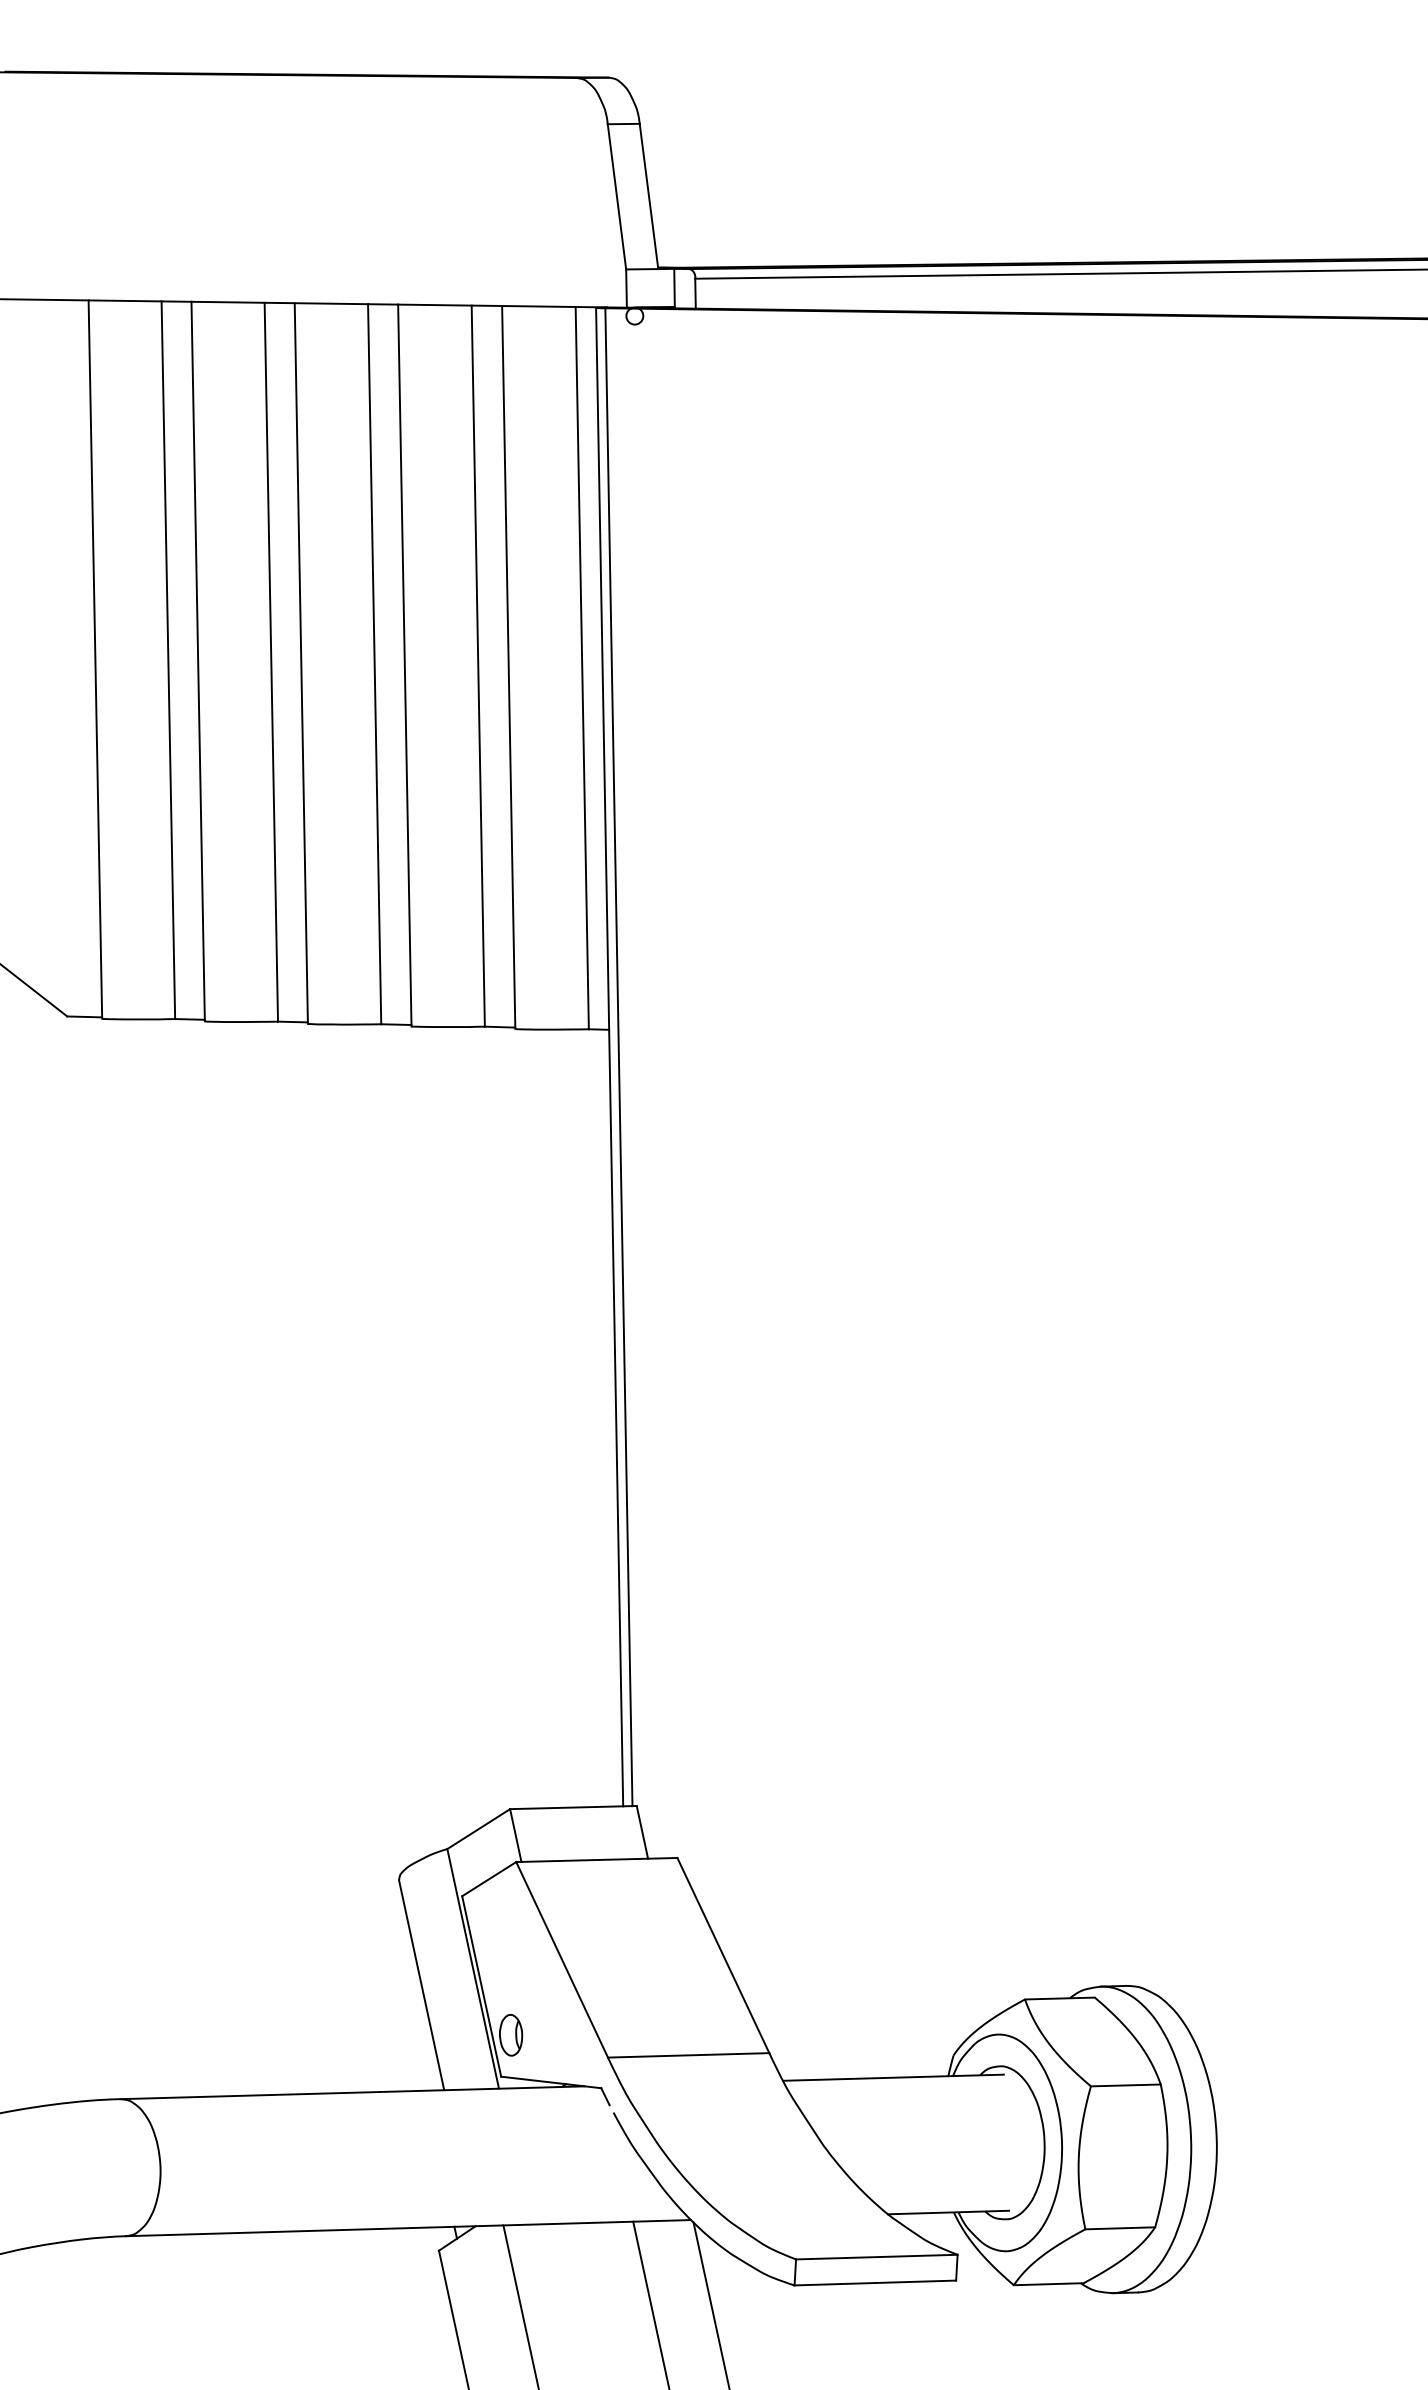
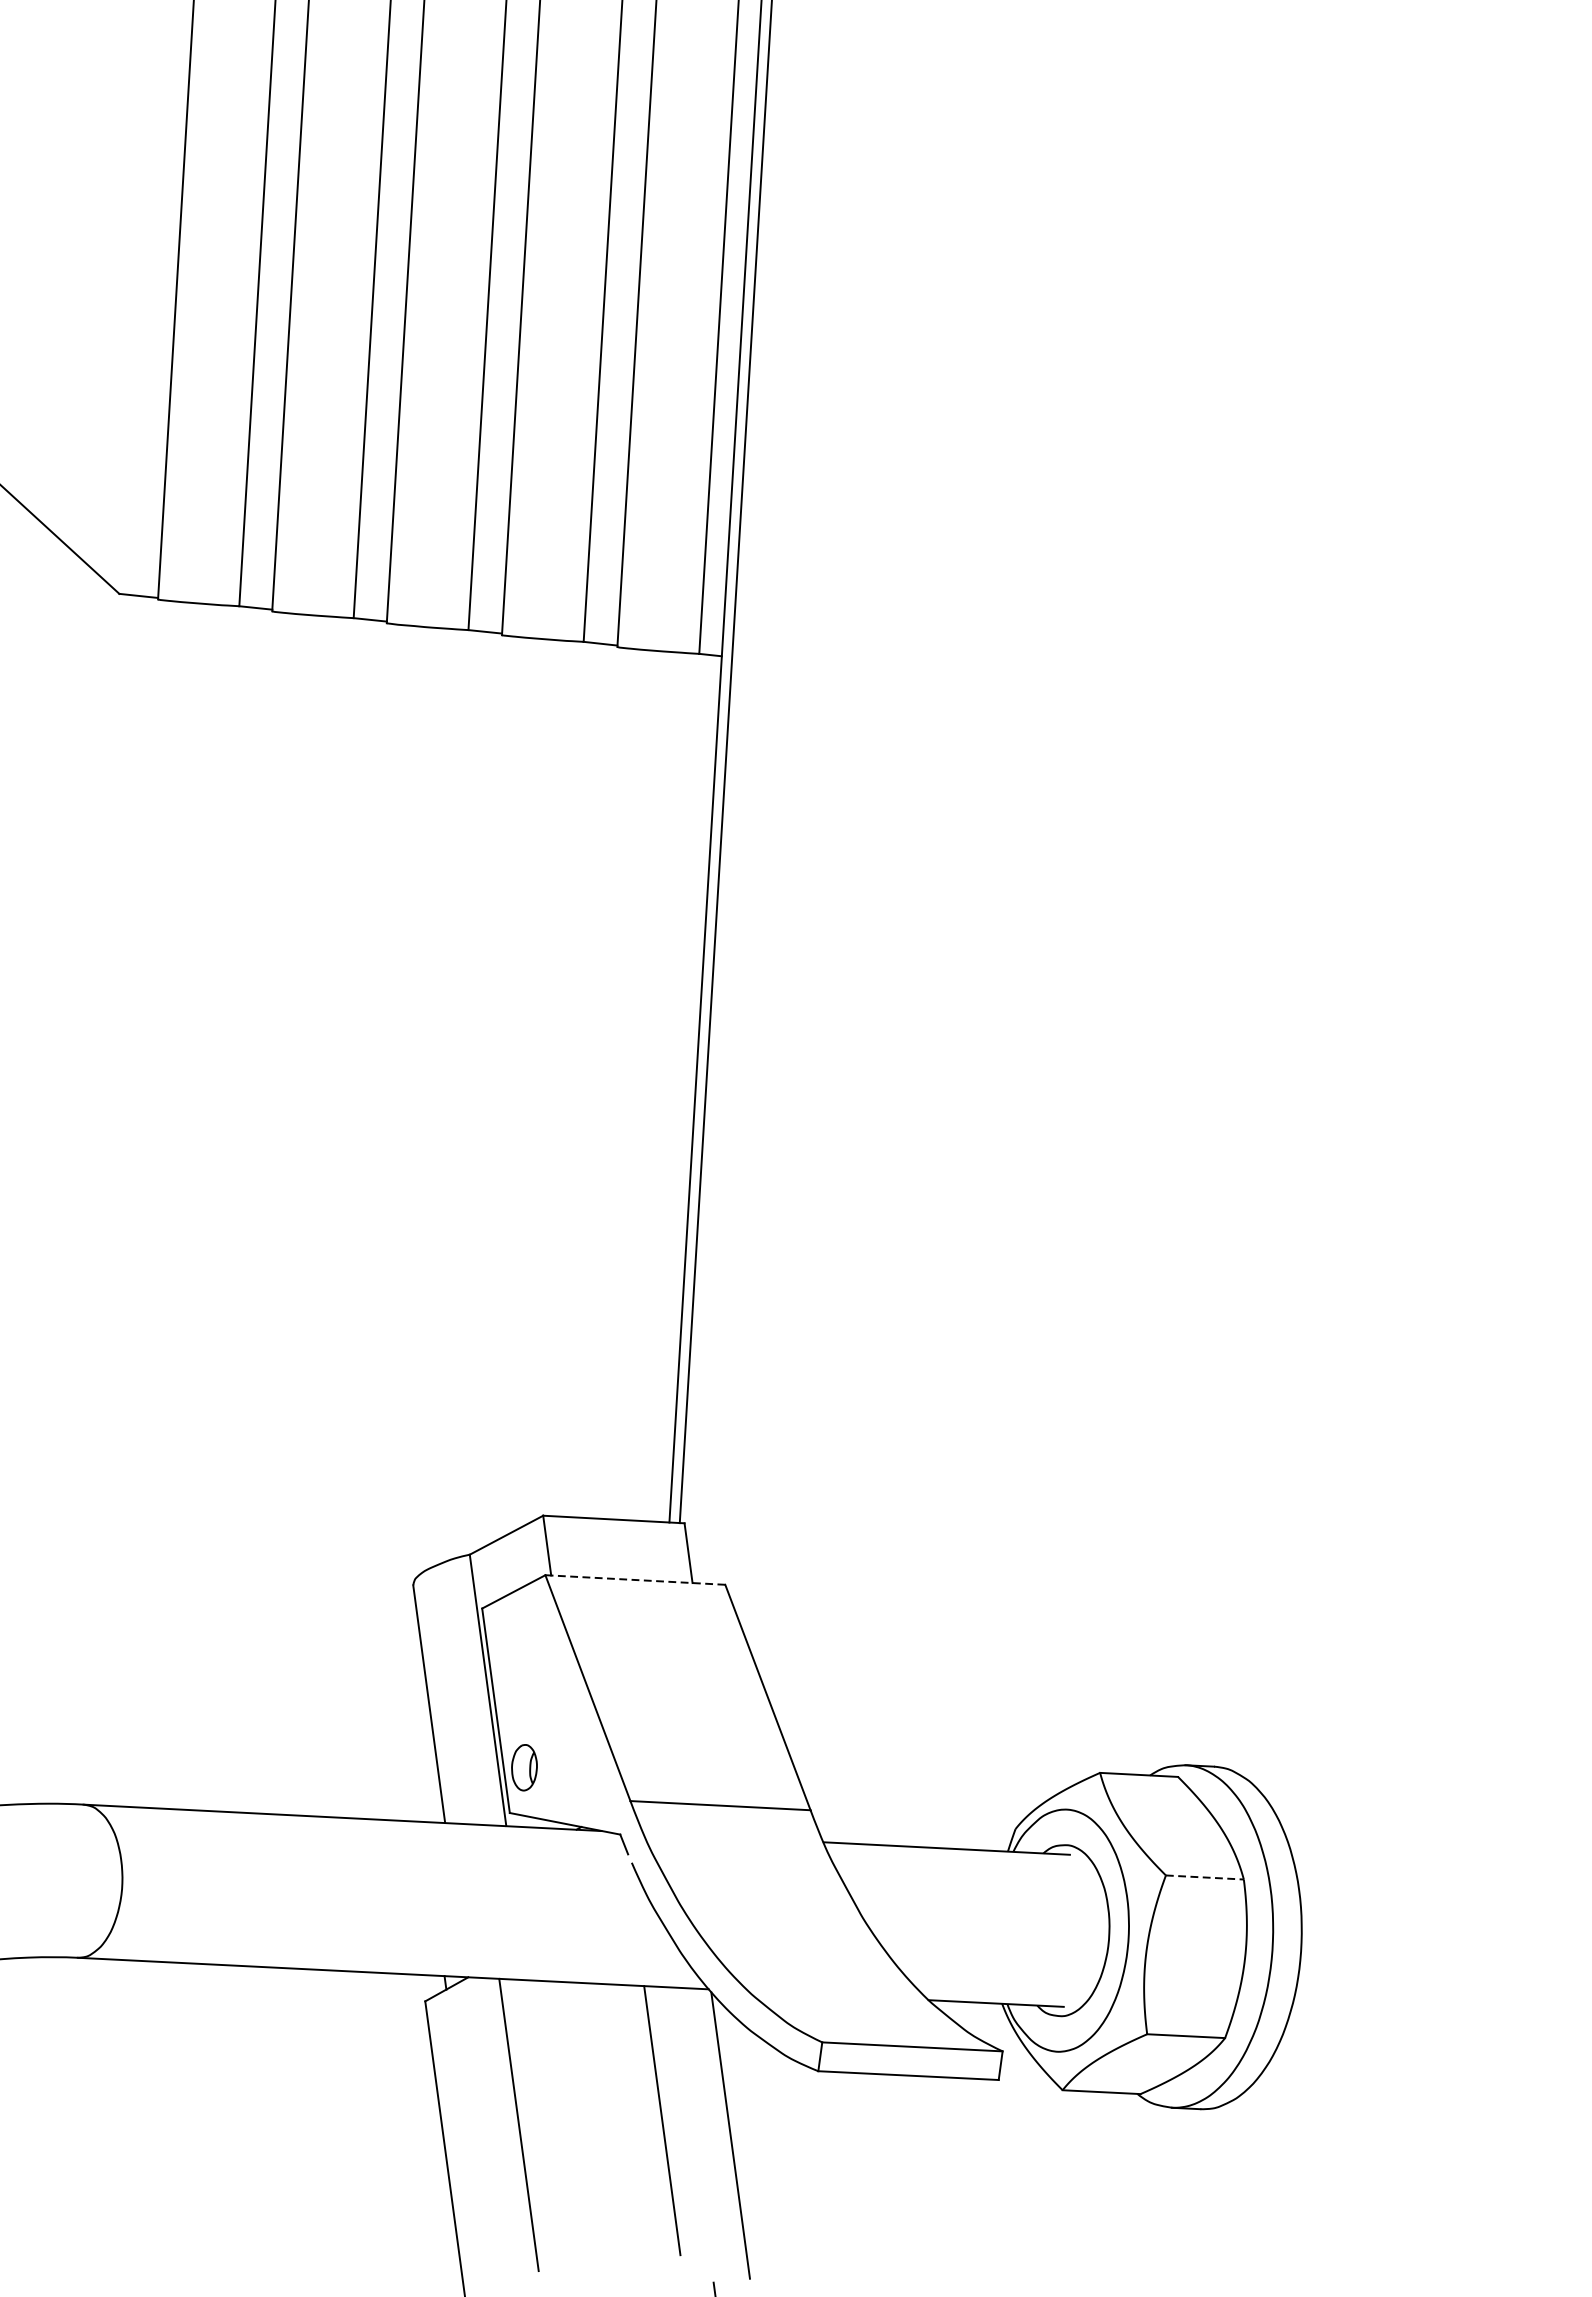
line: (596, 1860) -> (634, 1580), solid -> dashed
line: (1125, 2085) -> (1204, 1877), solid -> dashed

